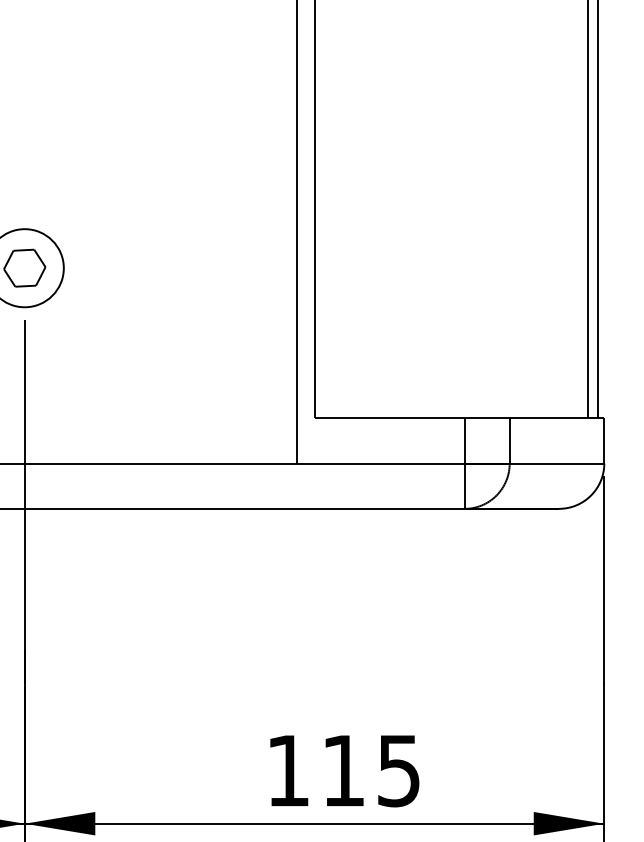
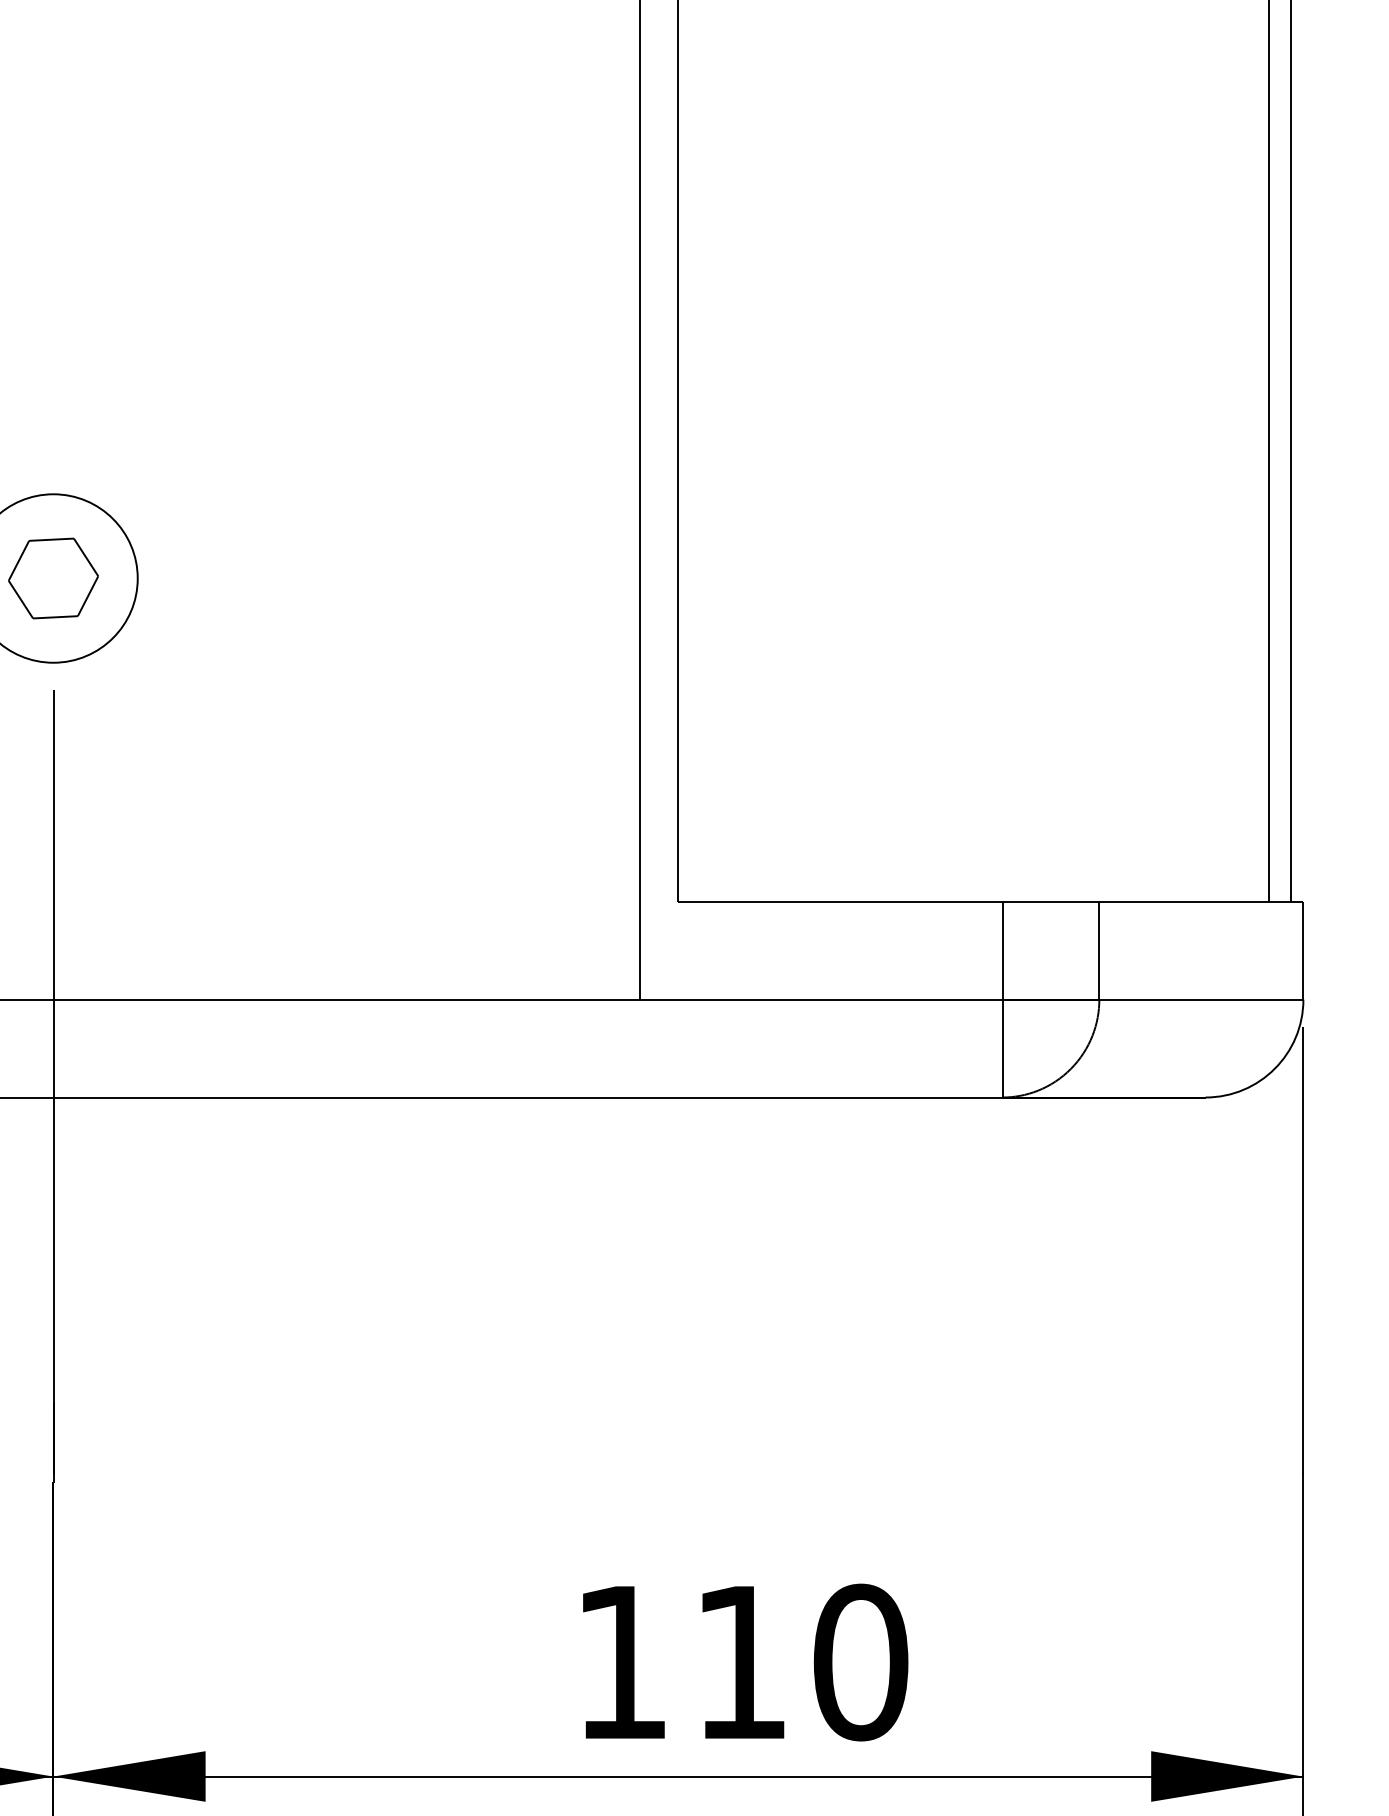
text: (399, 770) -> (861, 1661), 115 -> 110

